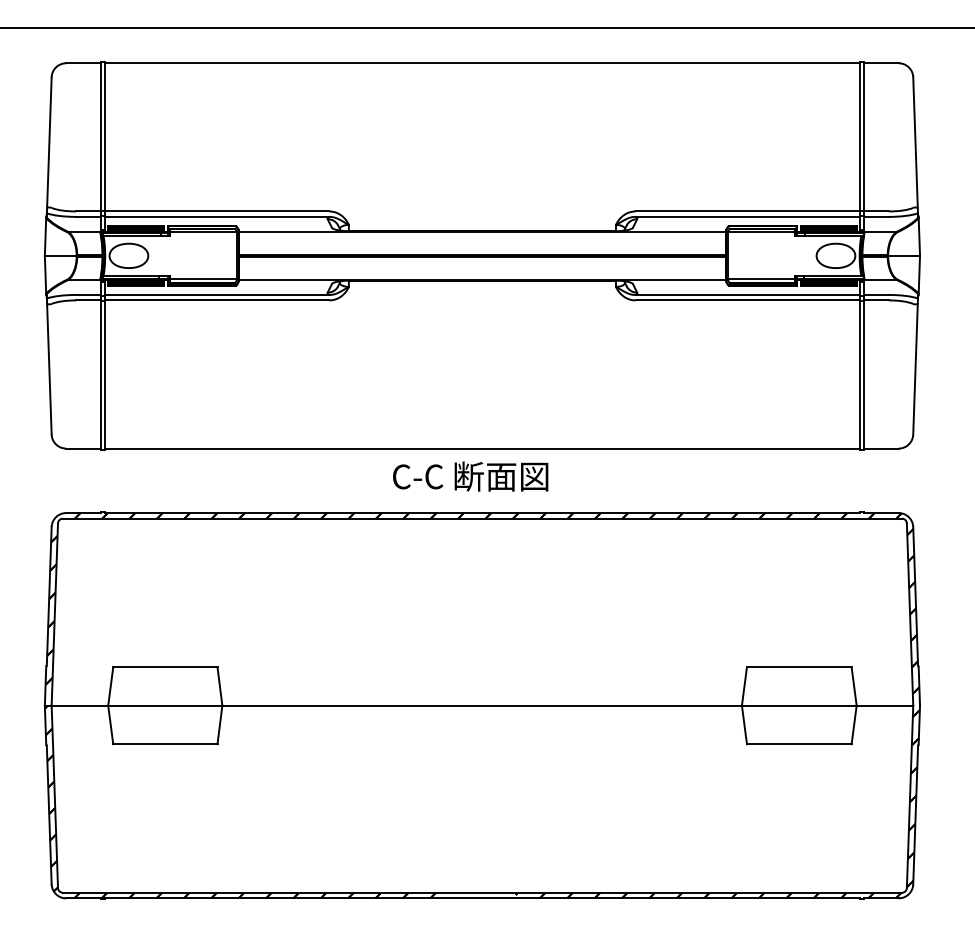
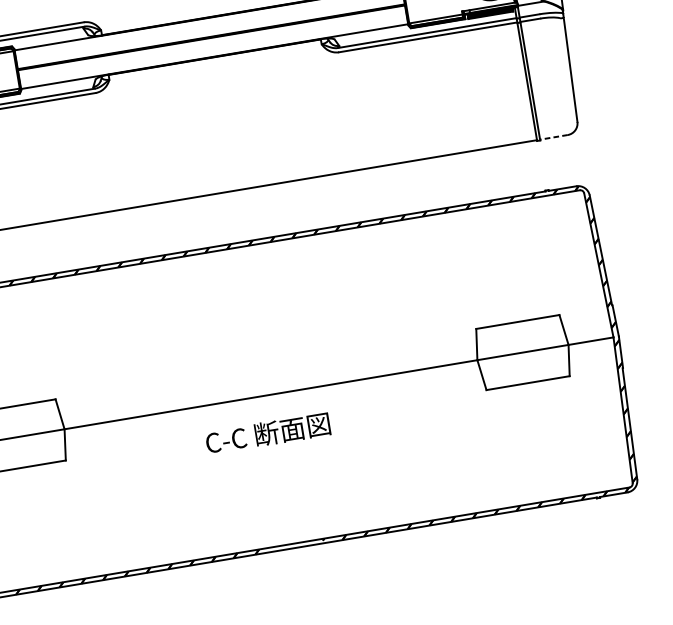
line: (880, 448) -> (553, 137), solid -> dashed
text: (470, 476) -> (267, 433), moved

